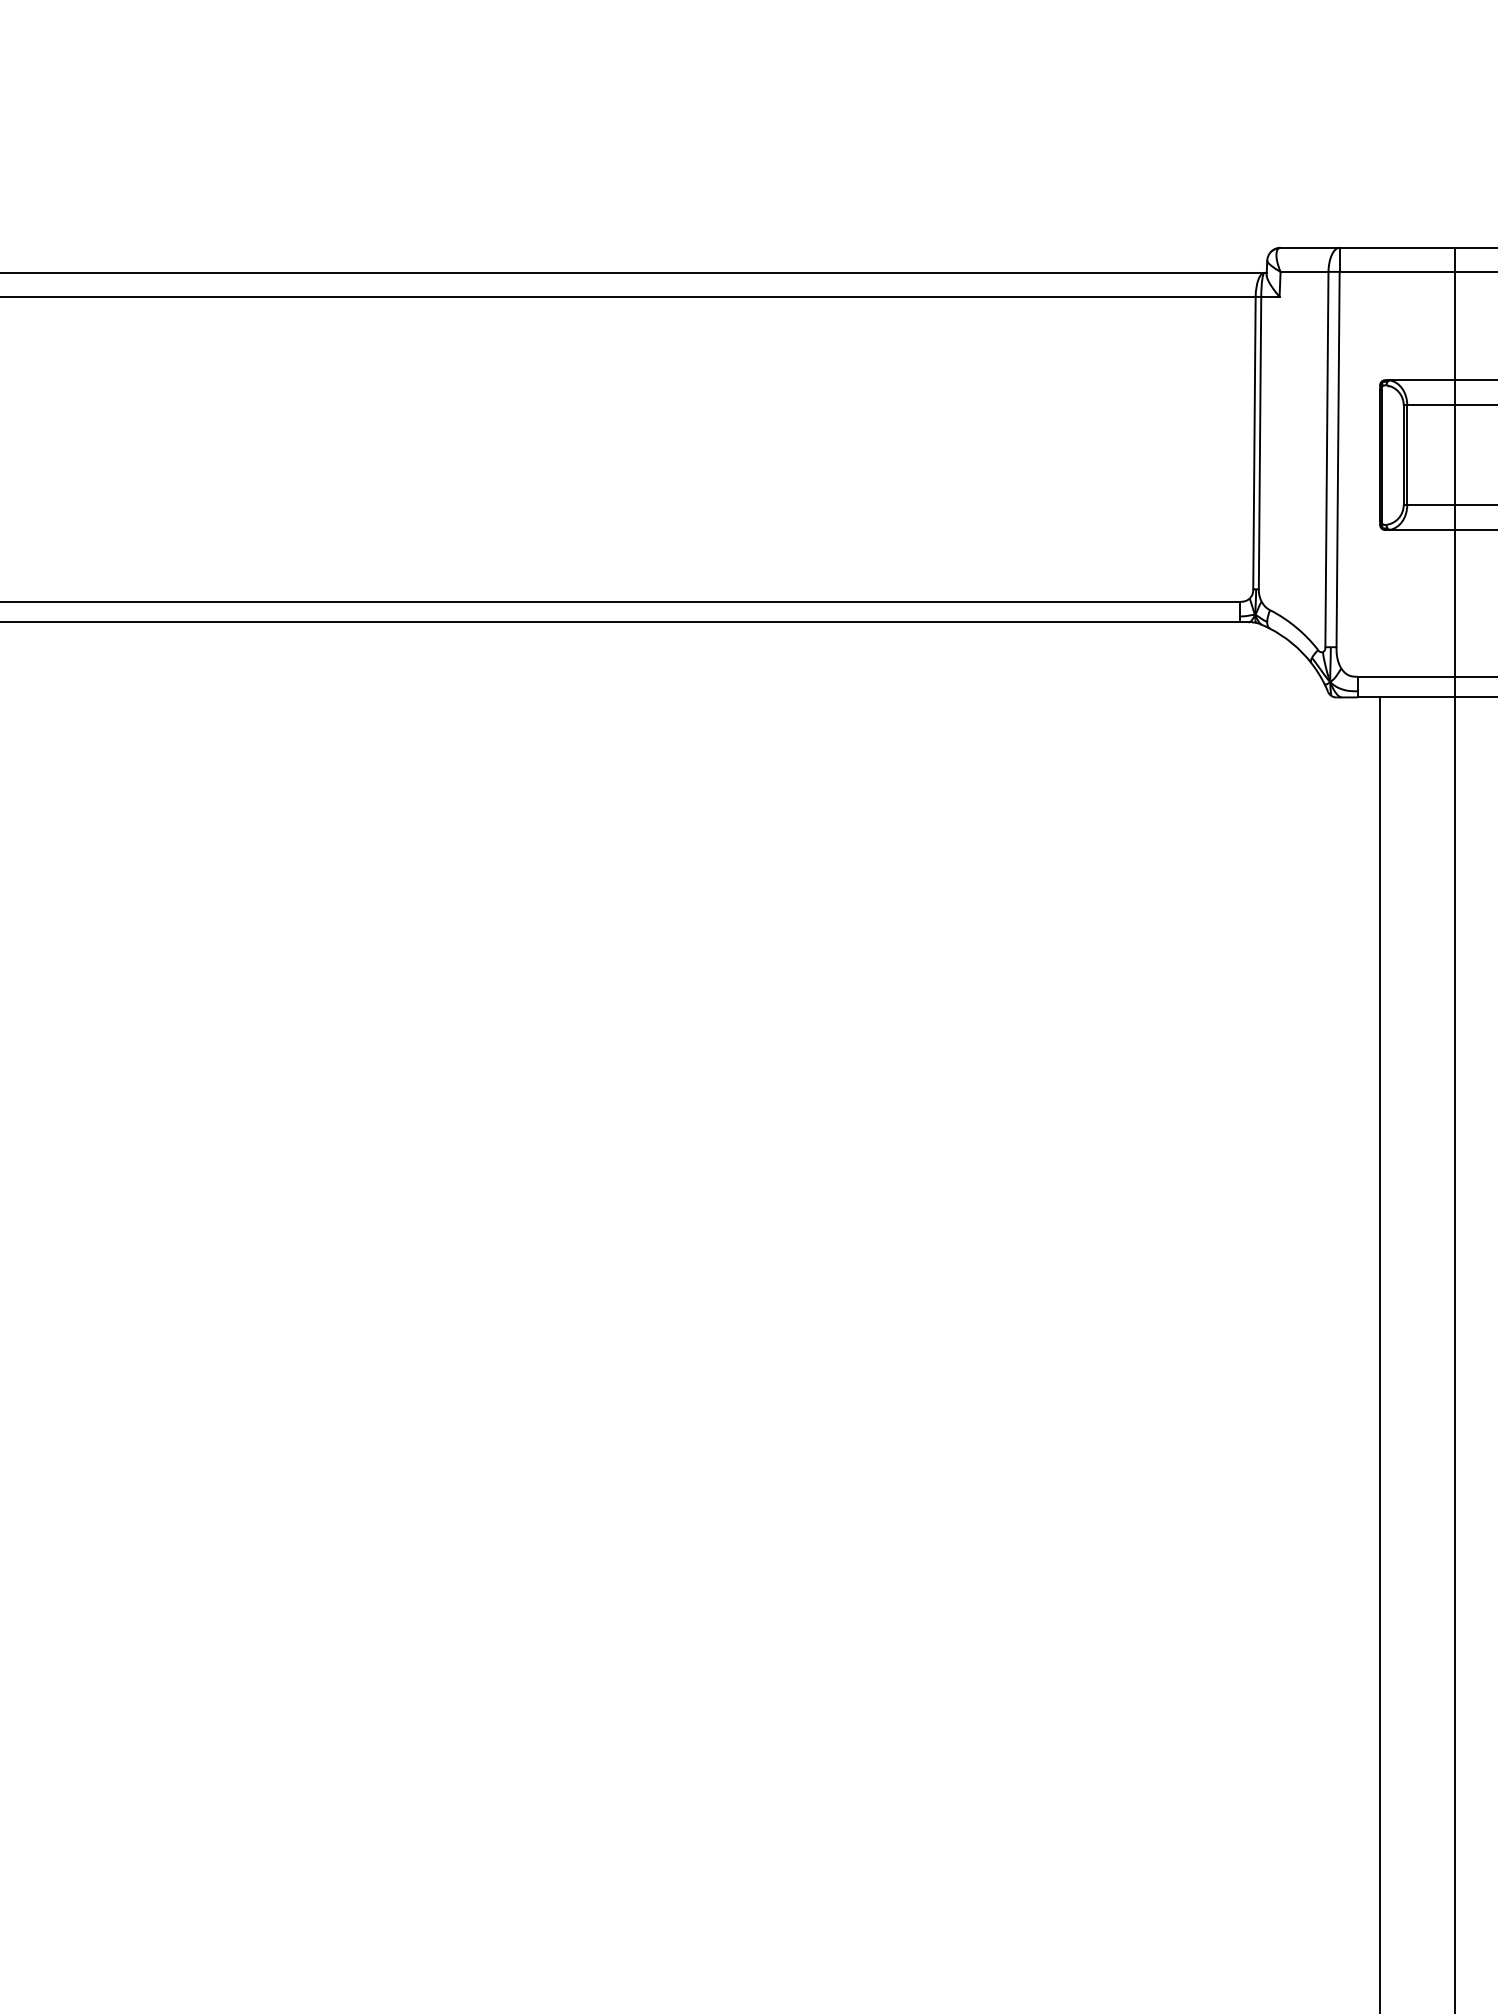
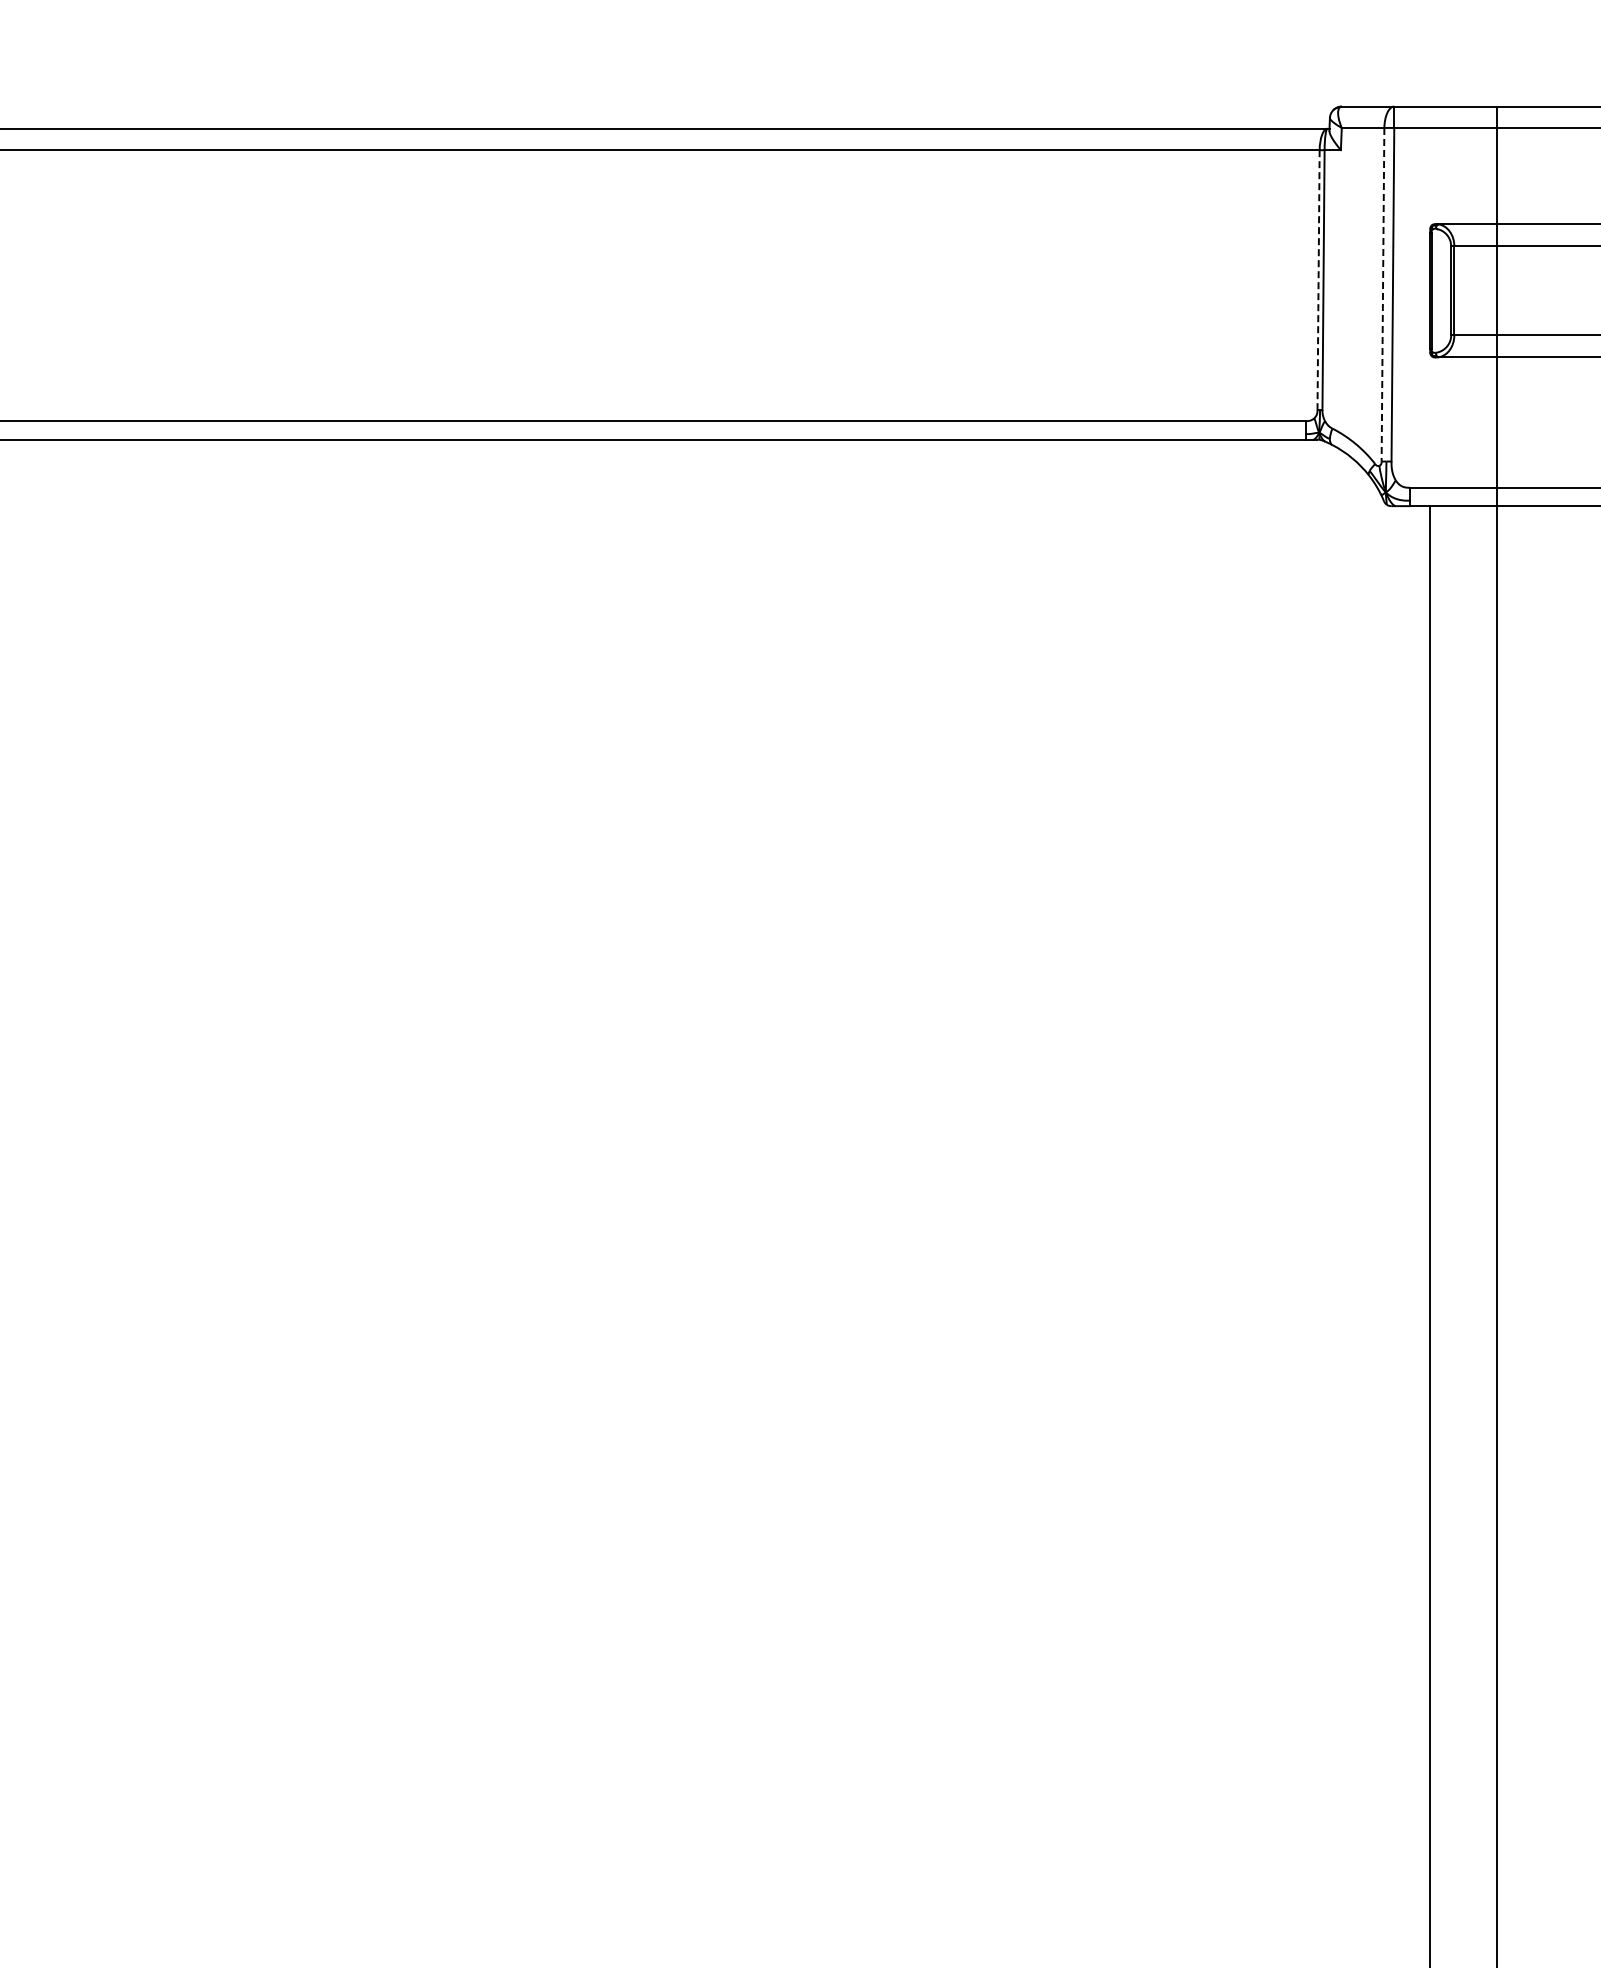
line: (1254, 443) -> (1318, 280), solid -> dashed
line: (1326, 459) -> (1382, 294), solid -> dashed

